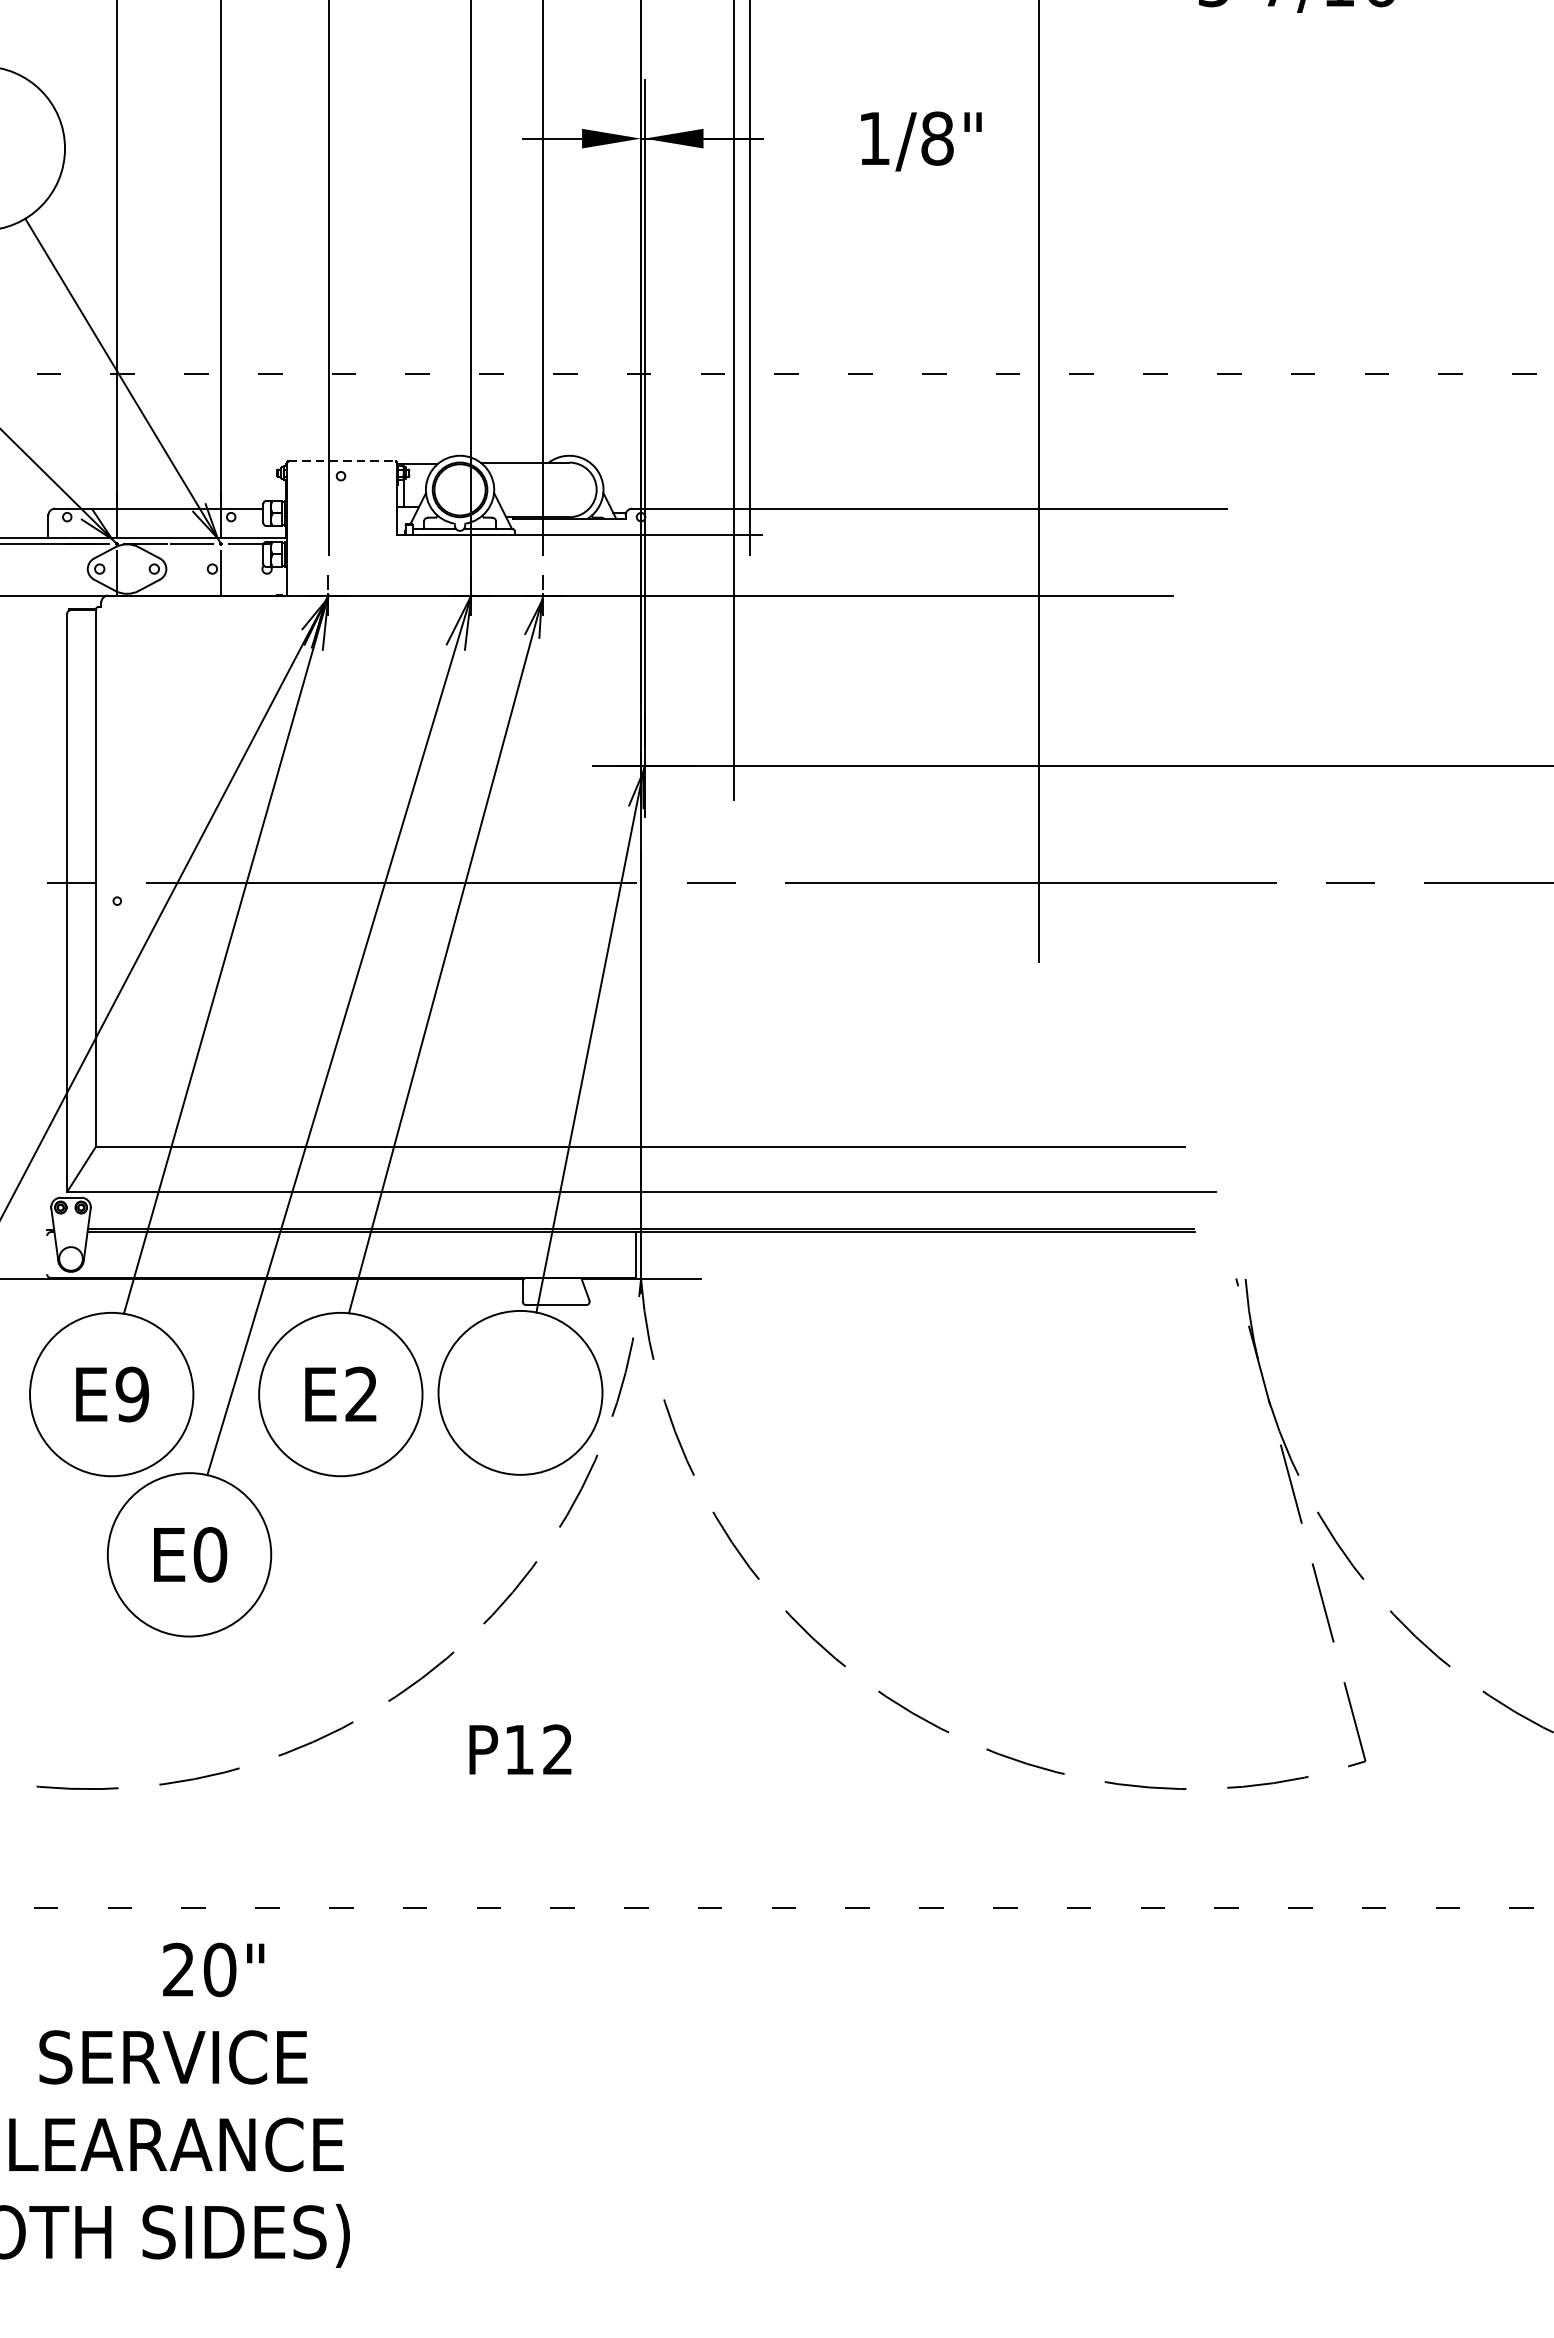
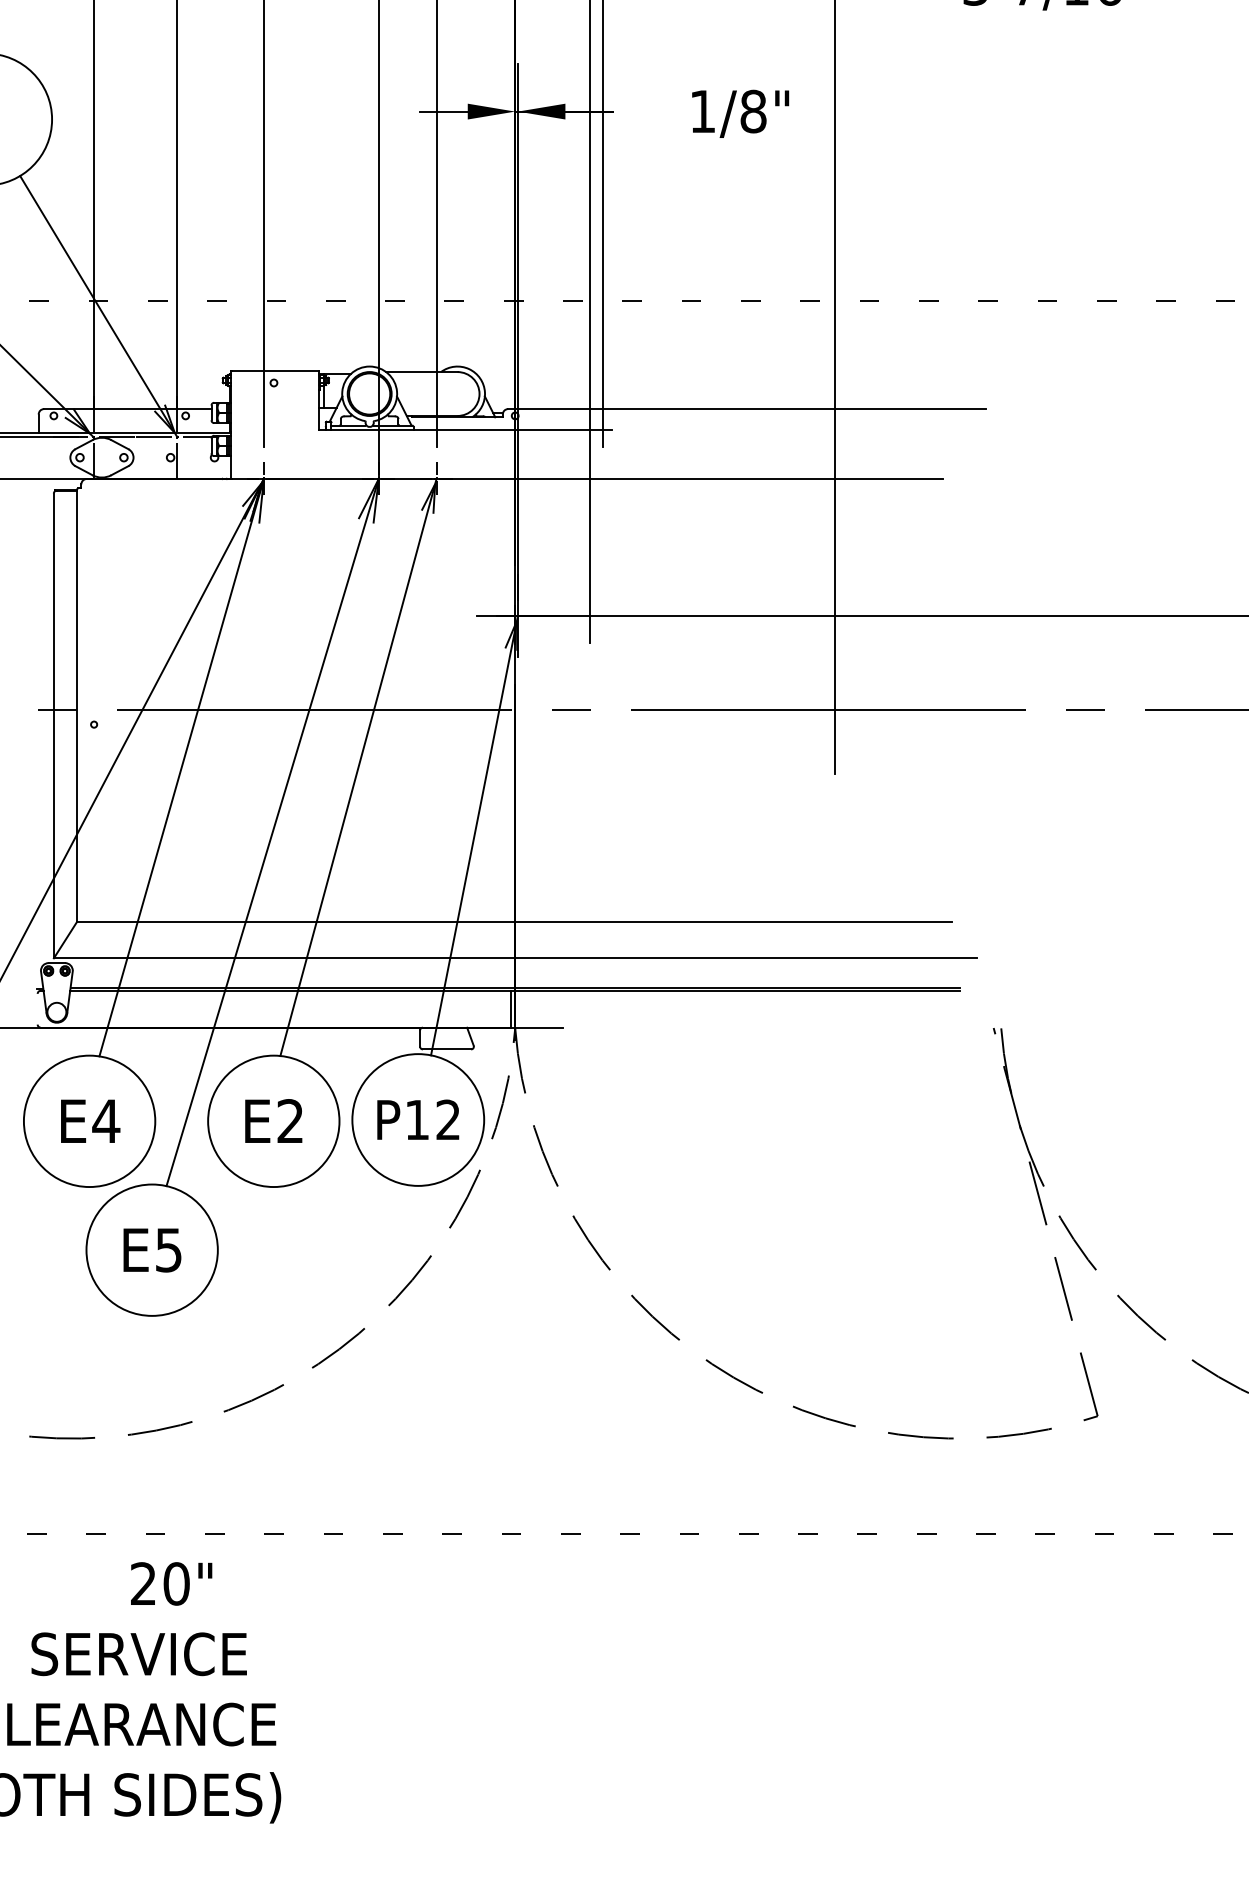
line: (342, 460) -> (275, 370), dashed -> solid
text: (132, 1394) -> (106, 1121), E9 -> E4
text: (209, 1553) -> (168, 1249), E0 -> E5
text: (520, 1749) -> (418, 1119), moved

